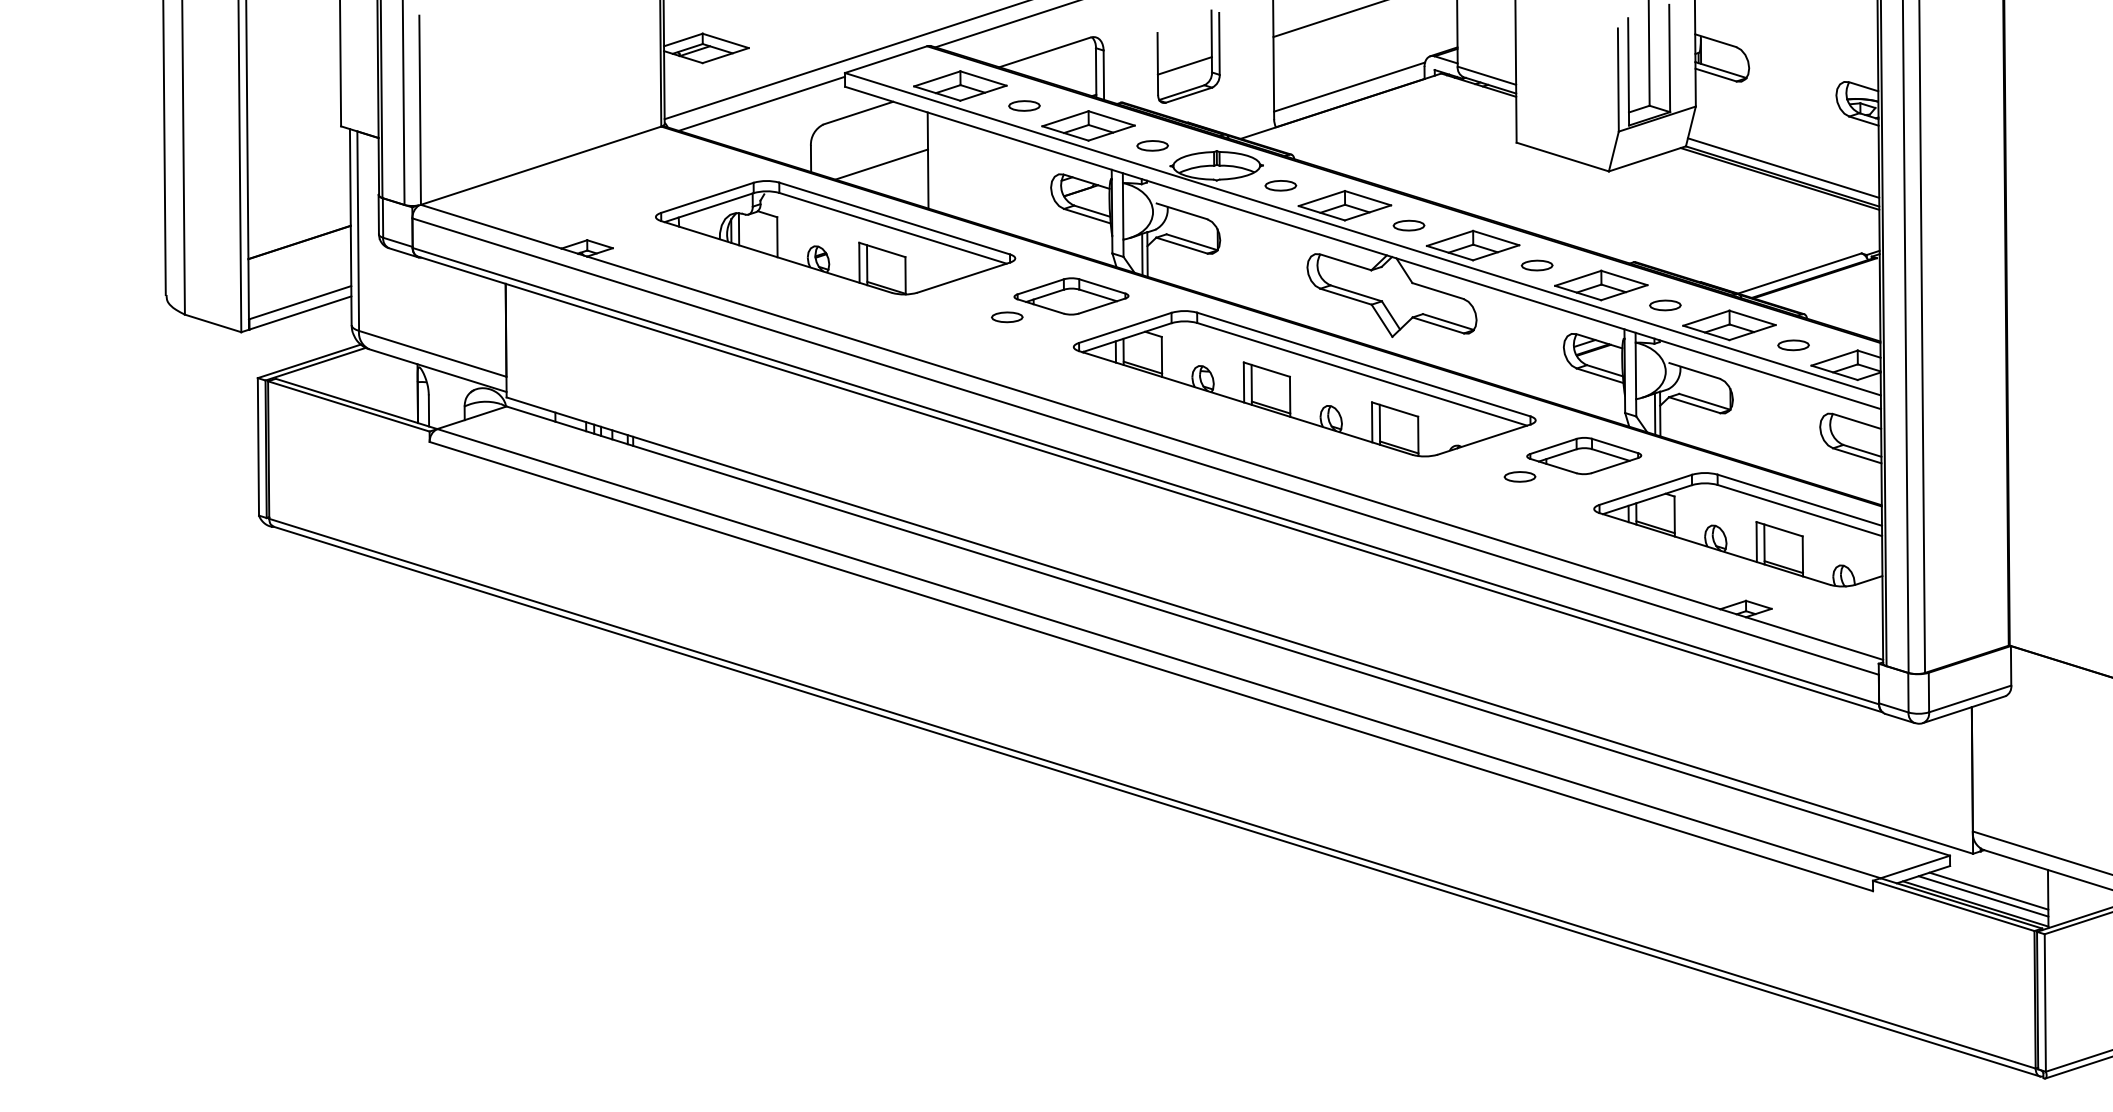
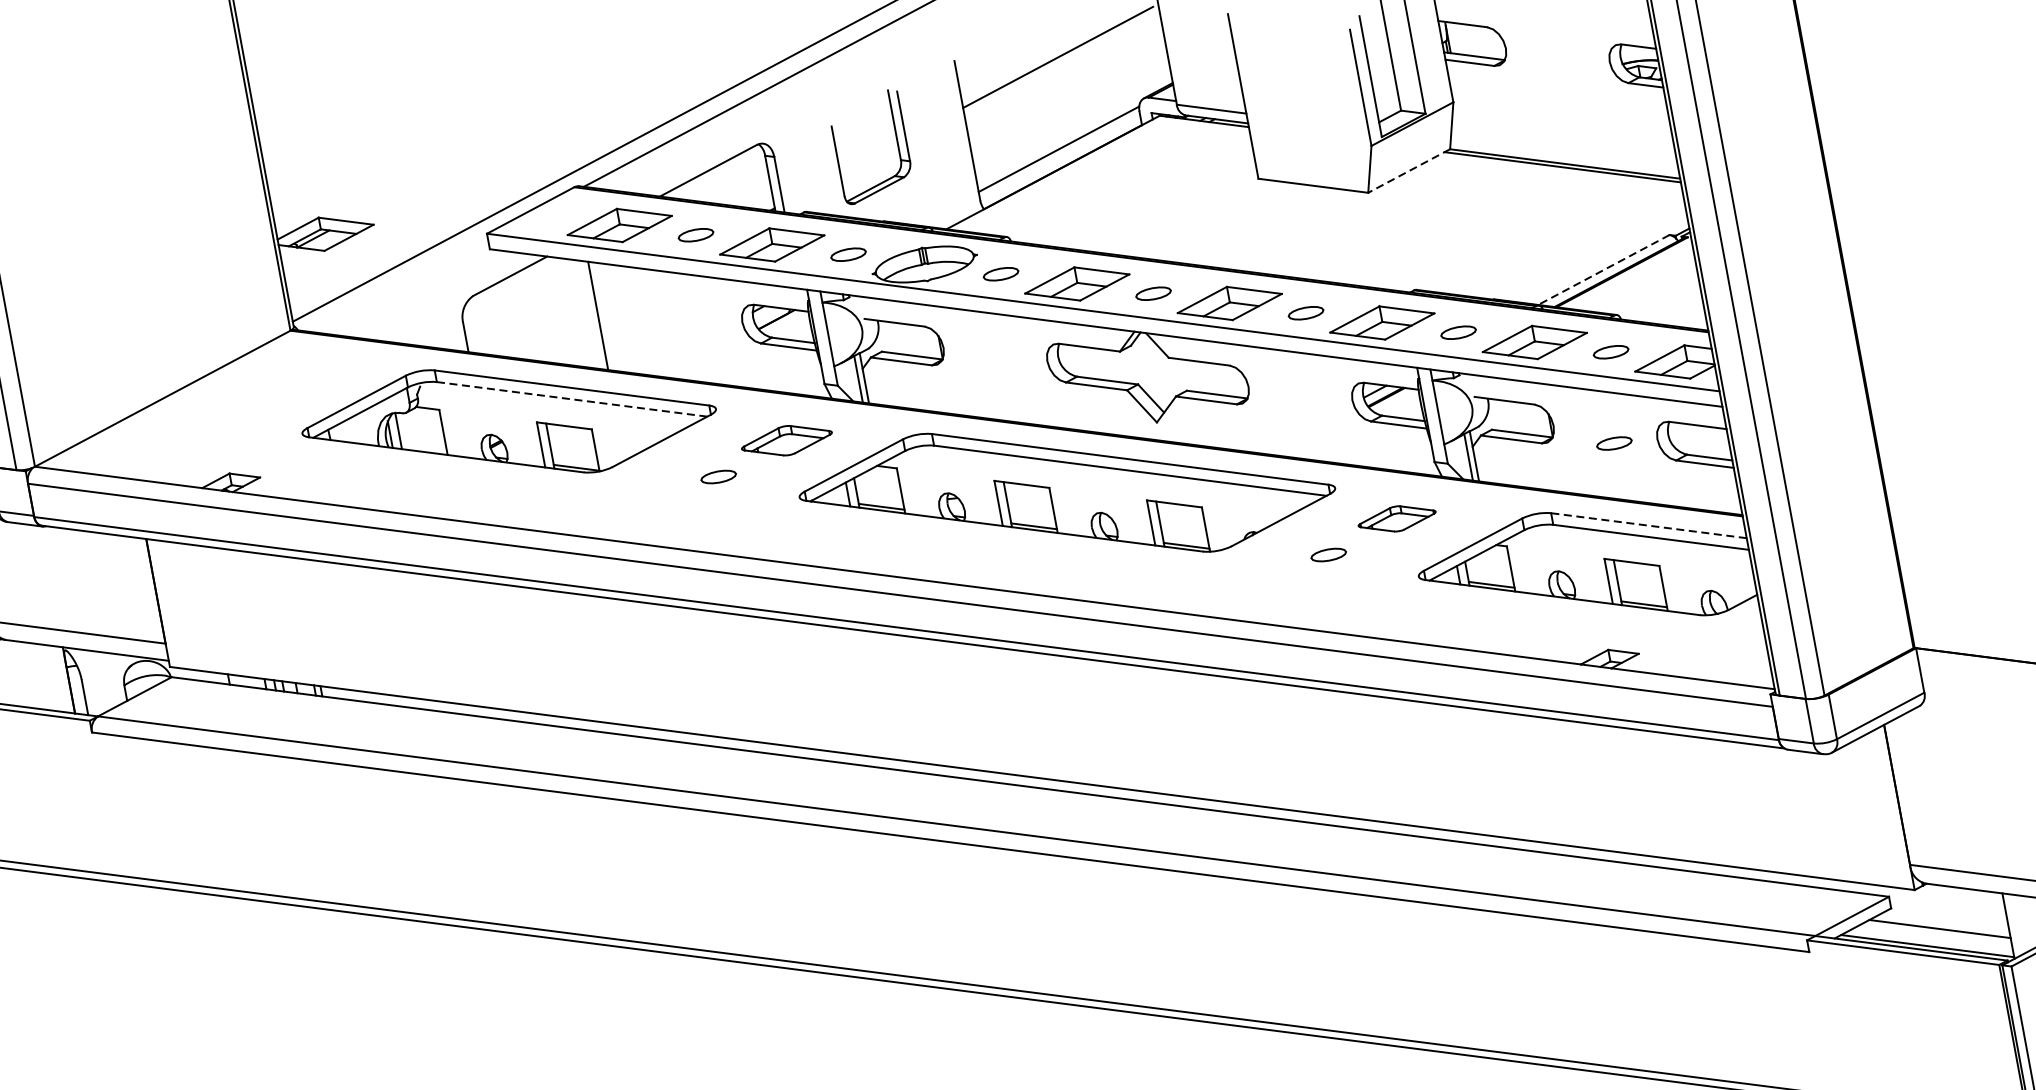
line: (1184, 65) -> (868, 157), removed
line: (761, 103) -> (398, 284), removed
line: (1647, 158) -> (1409, 170), solid -> dashed
line: (881, 164) -> (546, 329), removed
line: (1783, 167) -> (1564, 153), removed
line: (892, 228) -> (571, 399), solid -> dashed
line: (1799, 273) -> (1603, 270), solid -> dashed
part: (1071, 296) -> (786, 440), size x0.7
part: (1782, 424) -> (1614, 443), added
part: (1584, 456) -> (1397, 519), size x0.6
line: (1799, 500) -> (1648, 526), solid -> dashed
line: (1983, 896) -> (1934, 936), removed

